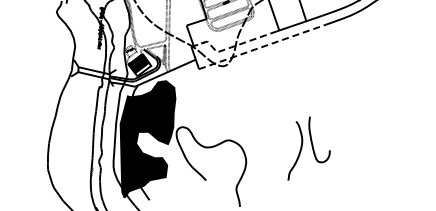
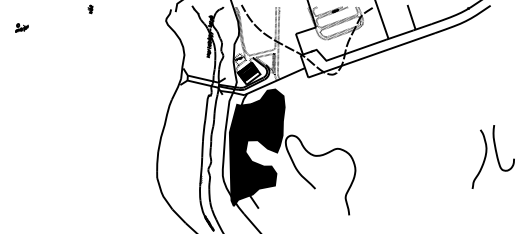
line: (231, 47) -> (340, 55), dashed -> solid
line: (263, 47) -> (372, 55), dashed -> solid
part: (308, 148) -> (492, 156), moved

